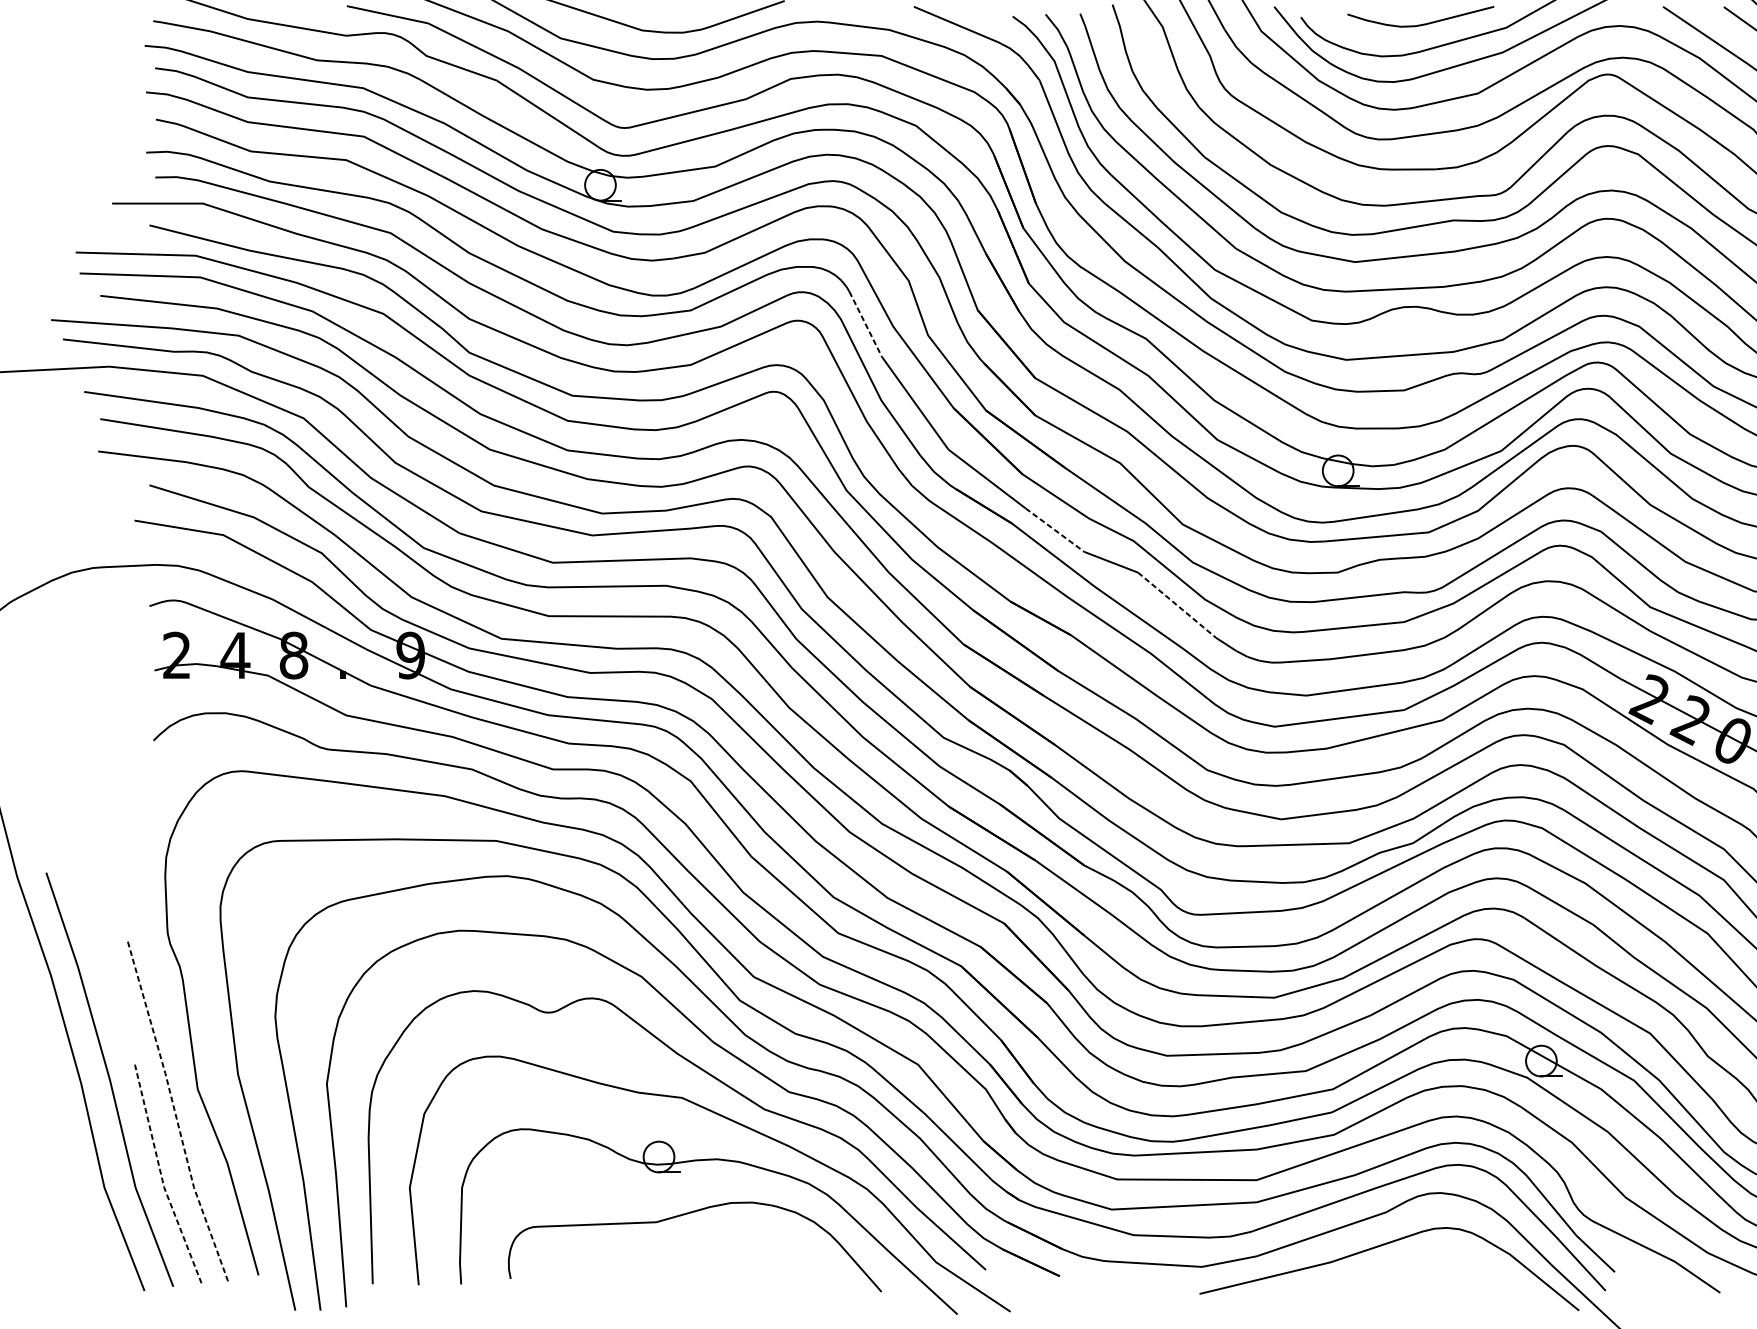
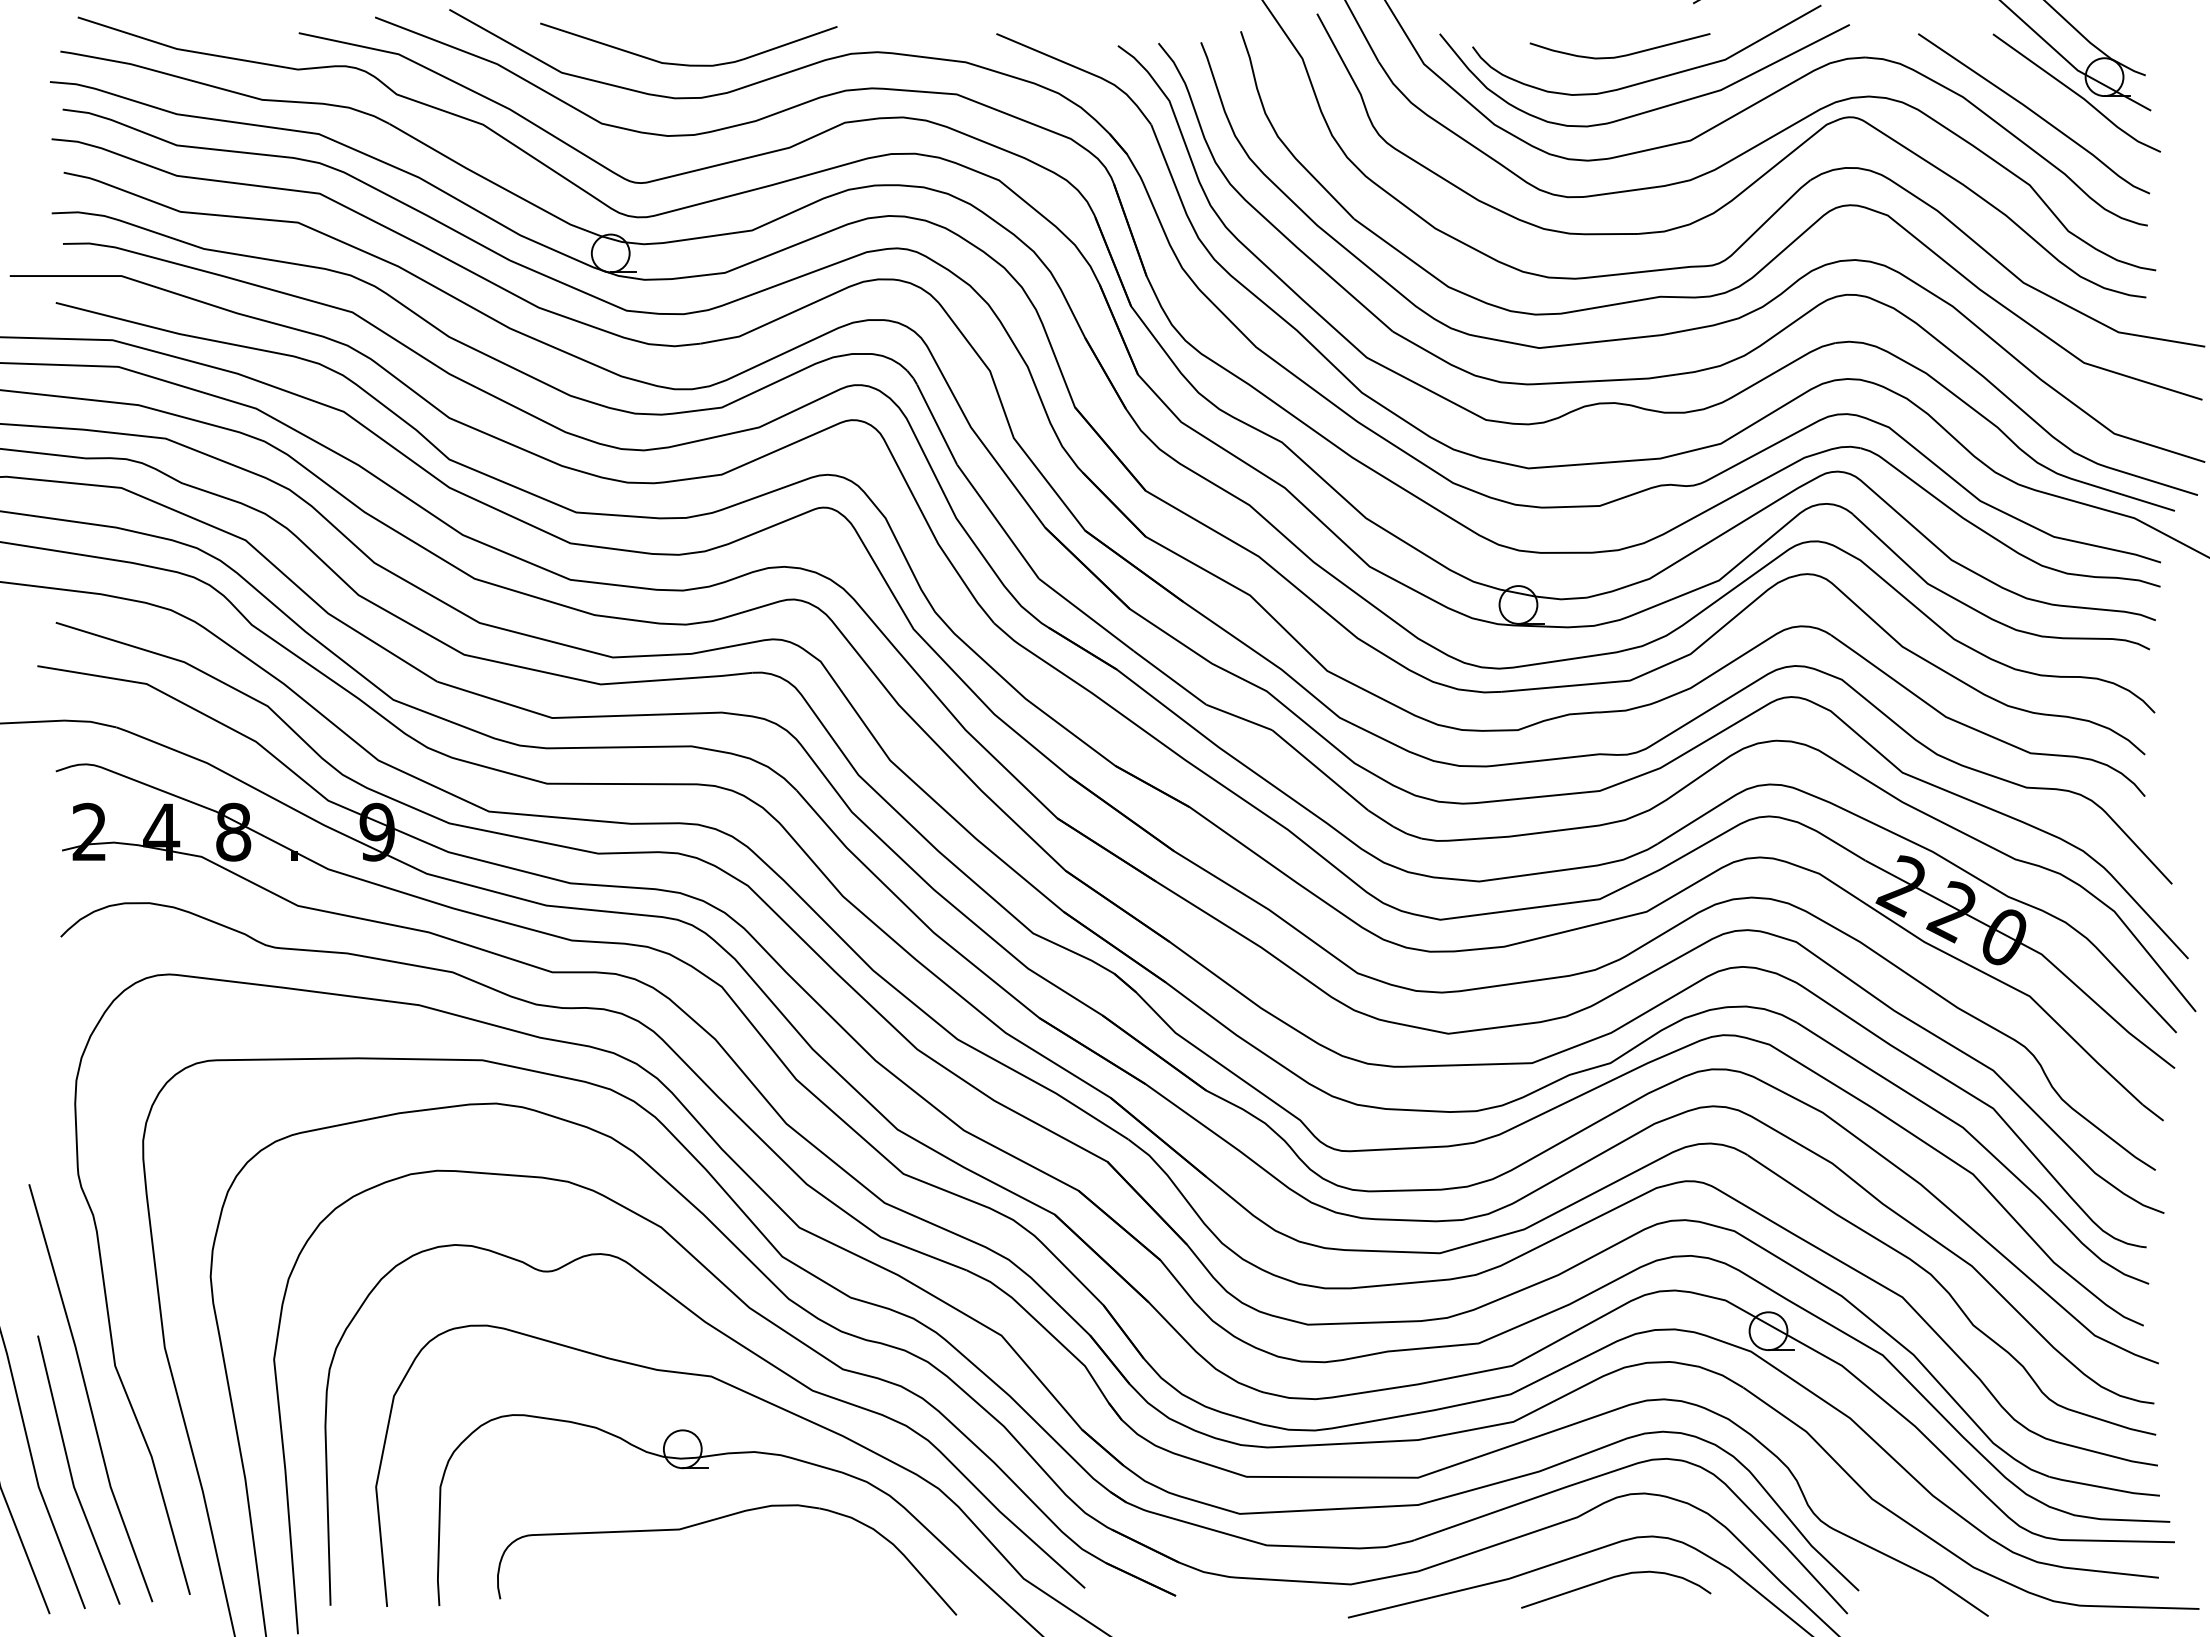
line: (866, 324) -> (937, 424), dashed -> solid
line: (1055, 530) -> (1170, 678), dashed -> solid
line: (1177, 605) -> (1320, 770), dashed -> solid
line: (175, 1111) -> (87, 1393), dashed -> solid
line: (161, 1176) -> (70, 1473), dashed -> solid
curve: (1415, 1262) -> (1613, 1578), added

